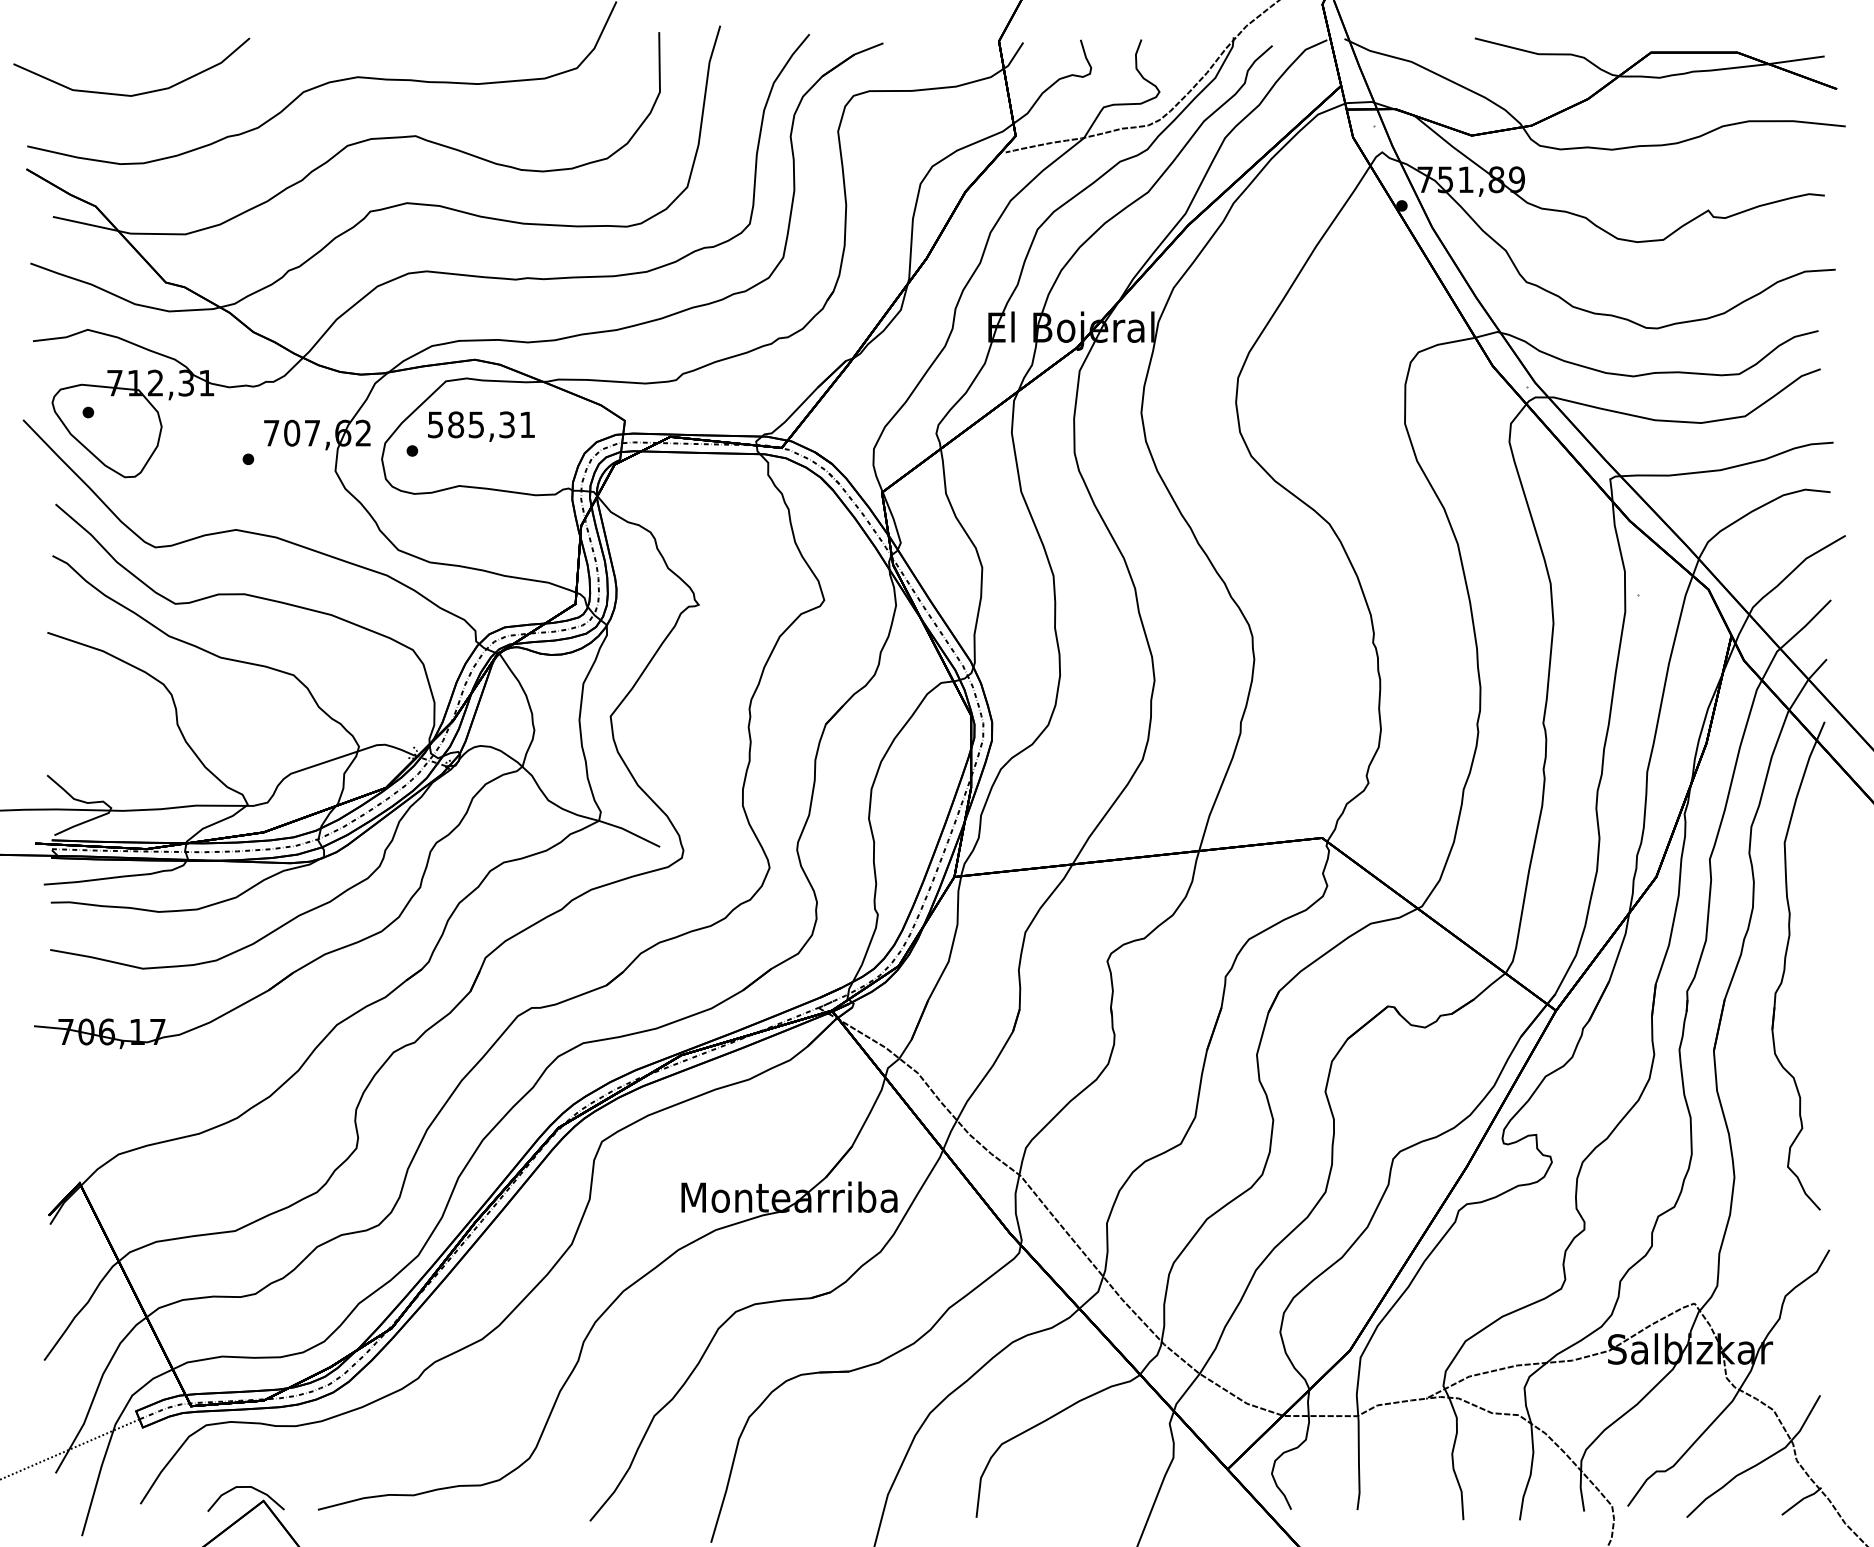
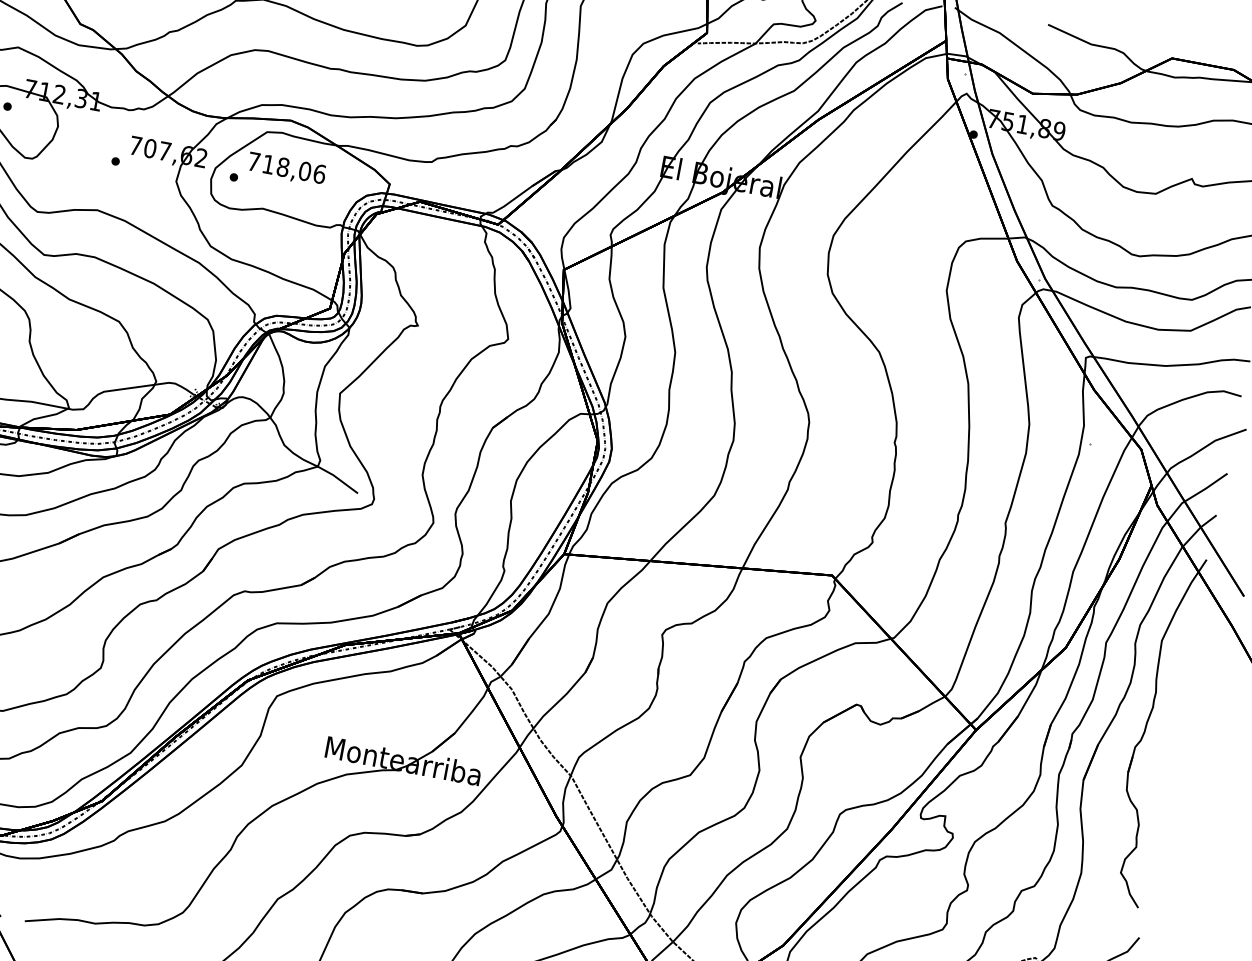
text: (481, 424) -> (286, 167), 585,31 -> 718,06

